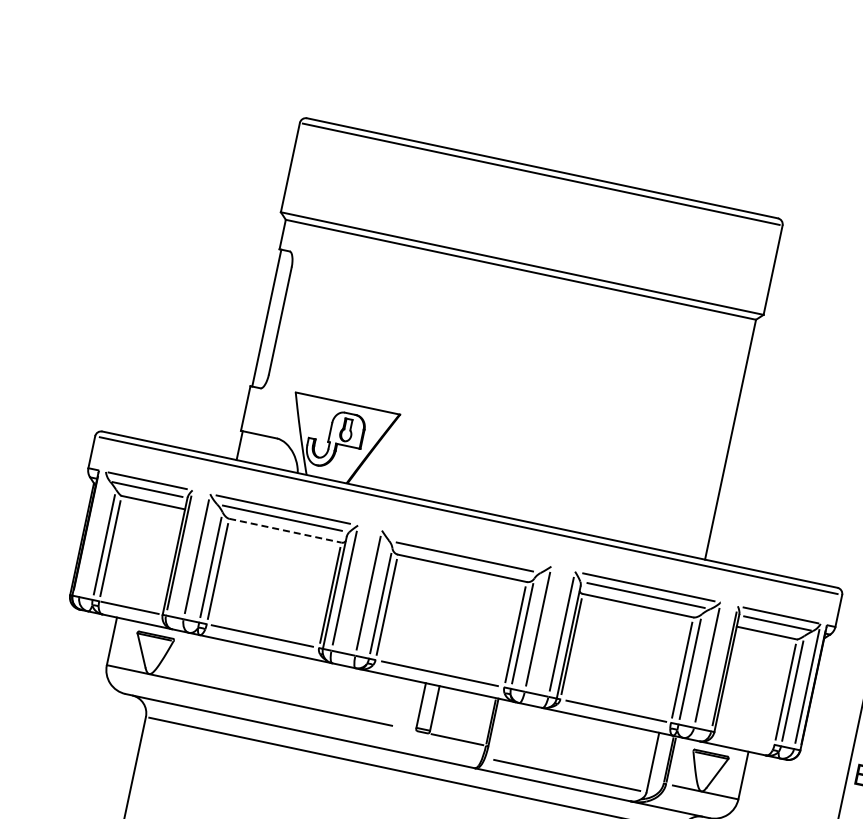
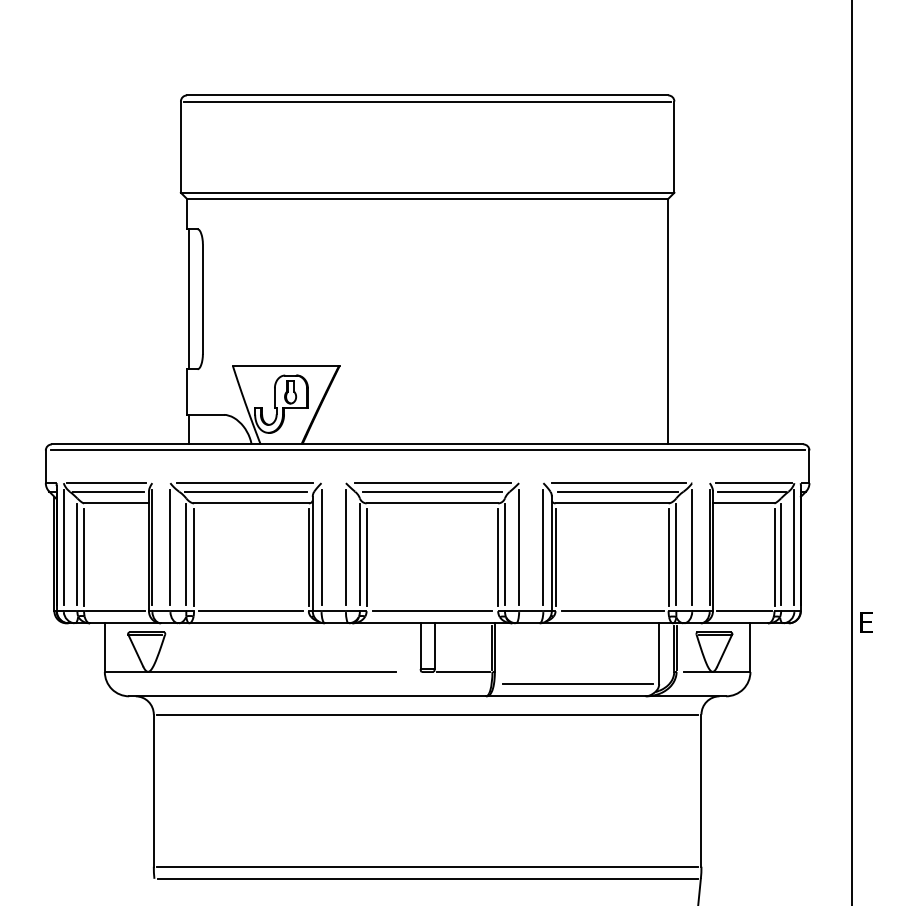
line: (285, 530) -> (251, 503), dashed -> solid
line: (92, 533) -> (63, 546), added
line: (466, 548) -> (432, 483), added
line: (745, 738) -> (744, 611), added

